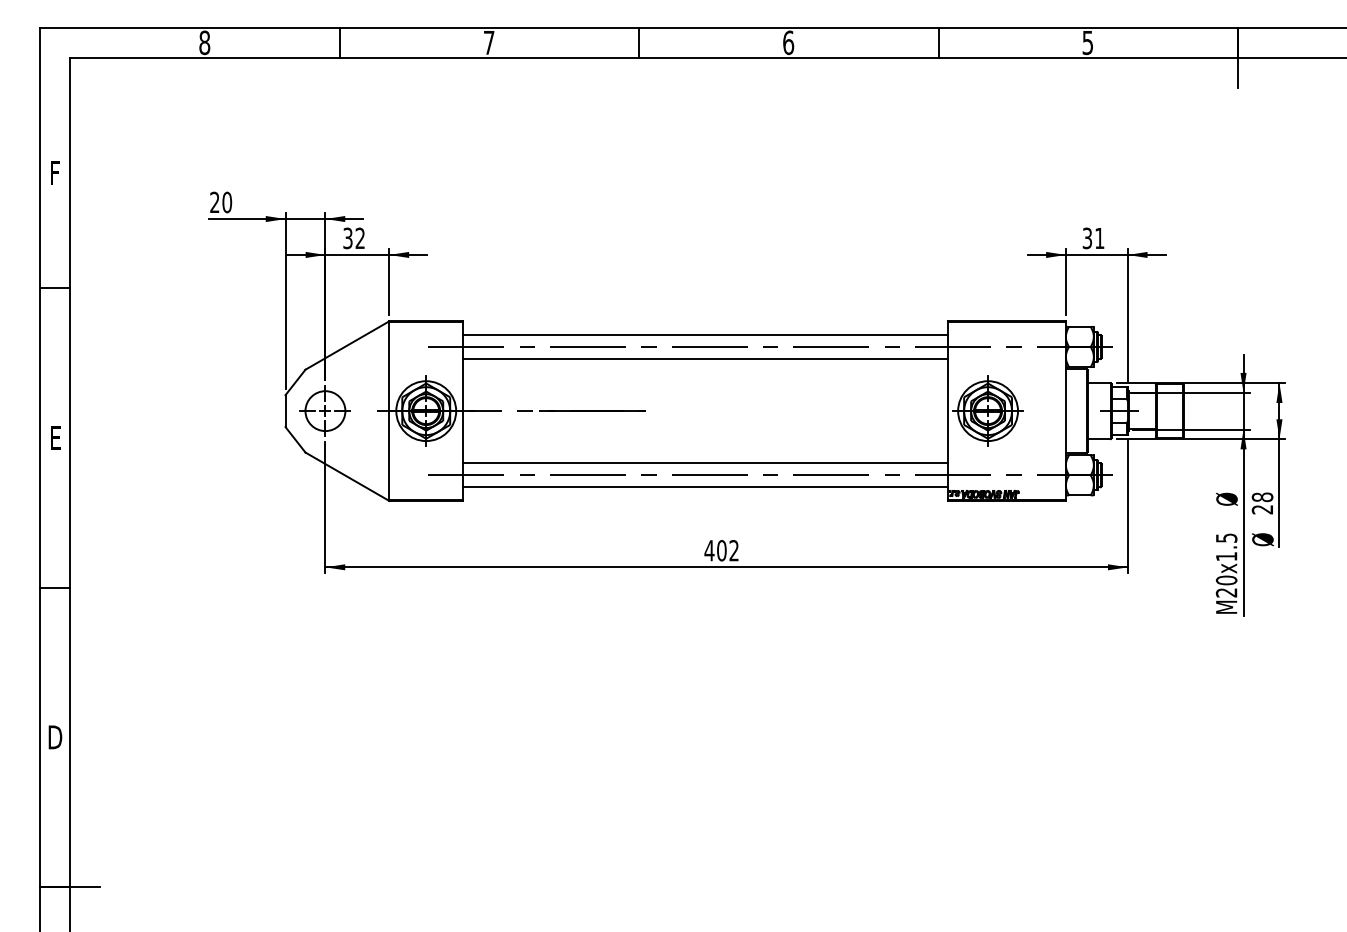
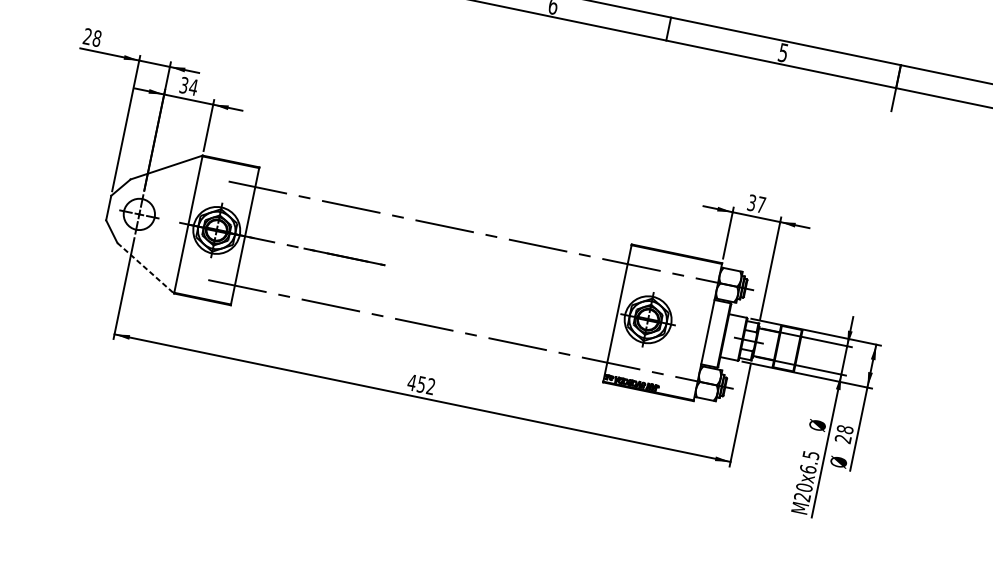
text: (227, 202) -> (97, 38), 20 -> 28
text: (360, 237) -> (193, 86), 32 -> 34
text: (1099, 238) -> (761, 204), 31 -> 37
line: (705, 335) -> (443, 216), removed
line: (705, 358) -> (439, 234), removed
line: (705, 463) -> (422, 315), removed
line: (347, 477) -> (145, 268), solid -> dashed
line: (705, 487) -> (419, 333), removed
text: (721, 550) -> (421, 384), 402 -> 452
text: (1226, 556) -> (808, 469), M20x1.5 -> M20x6.5

